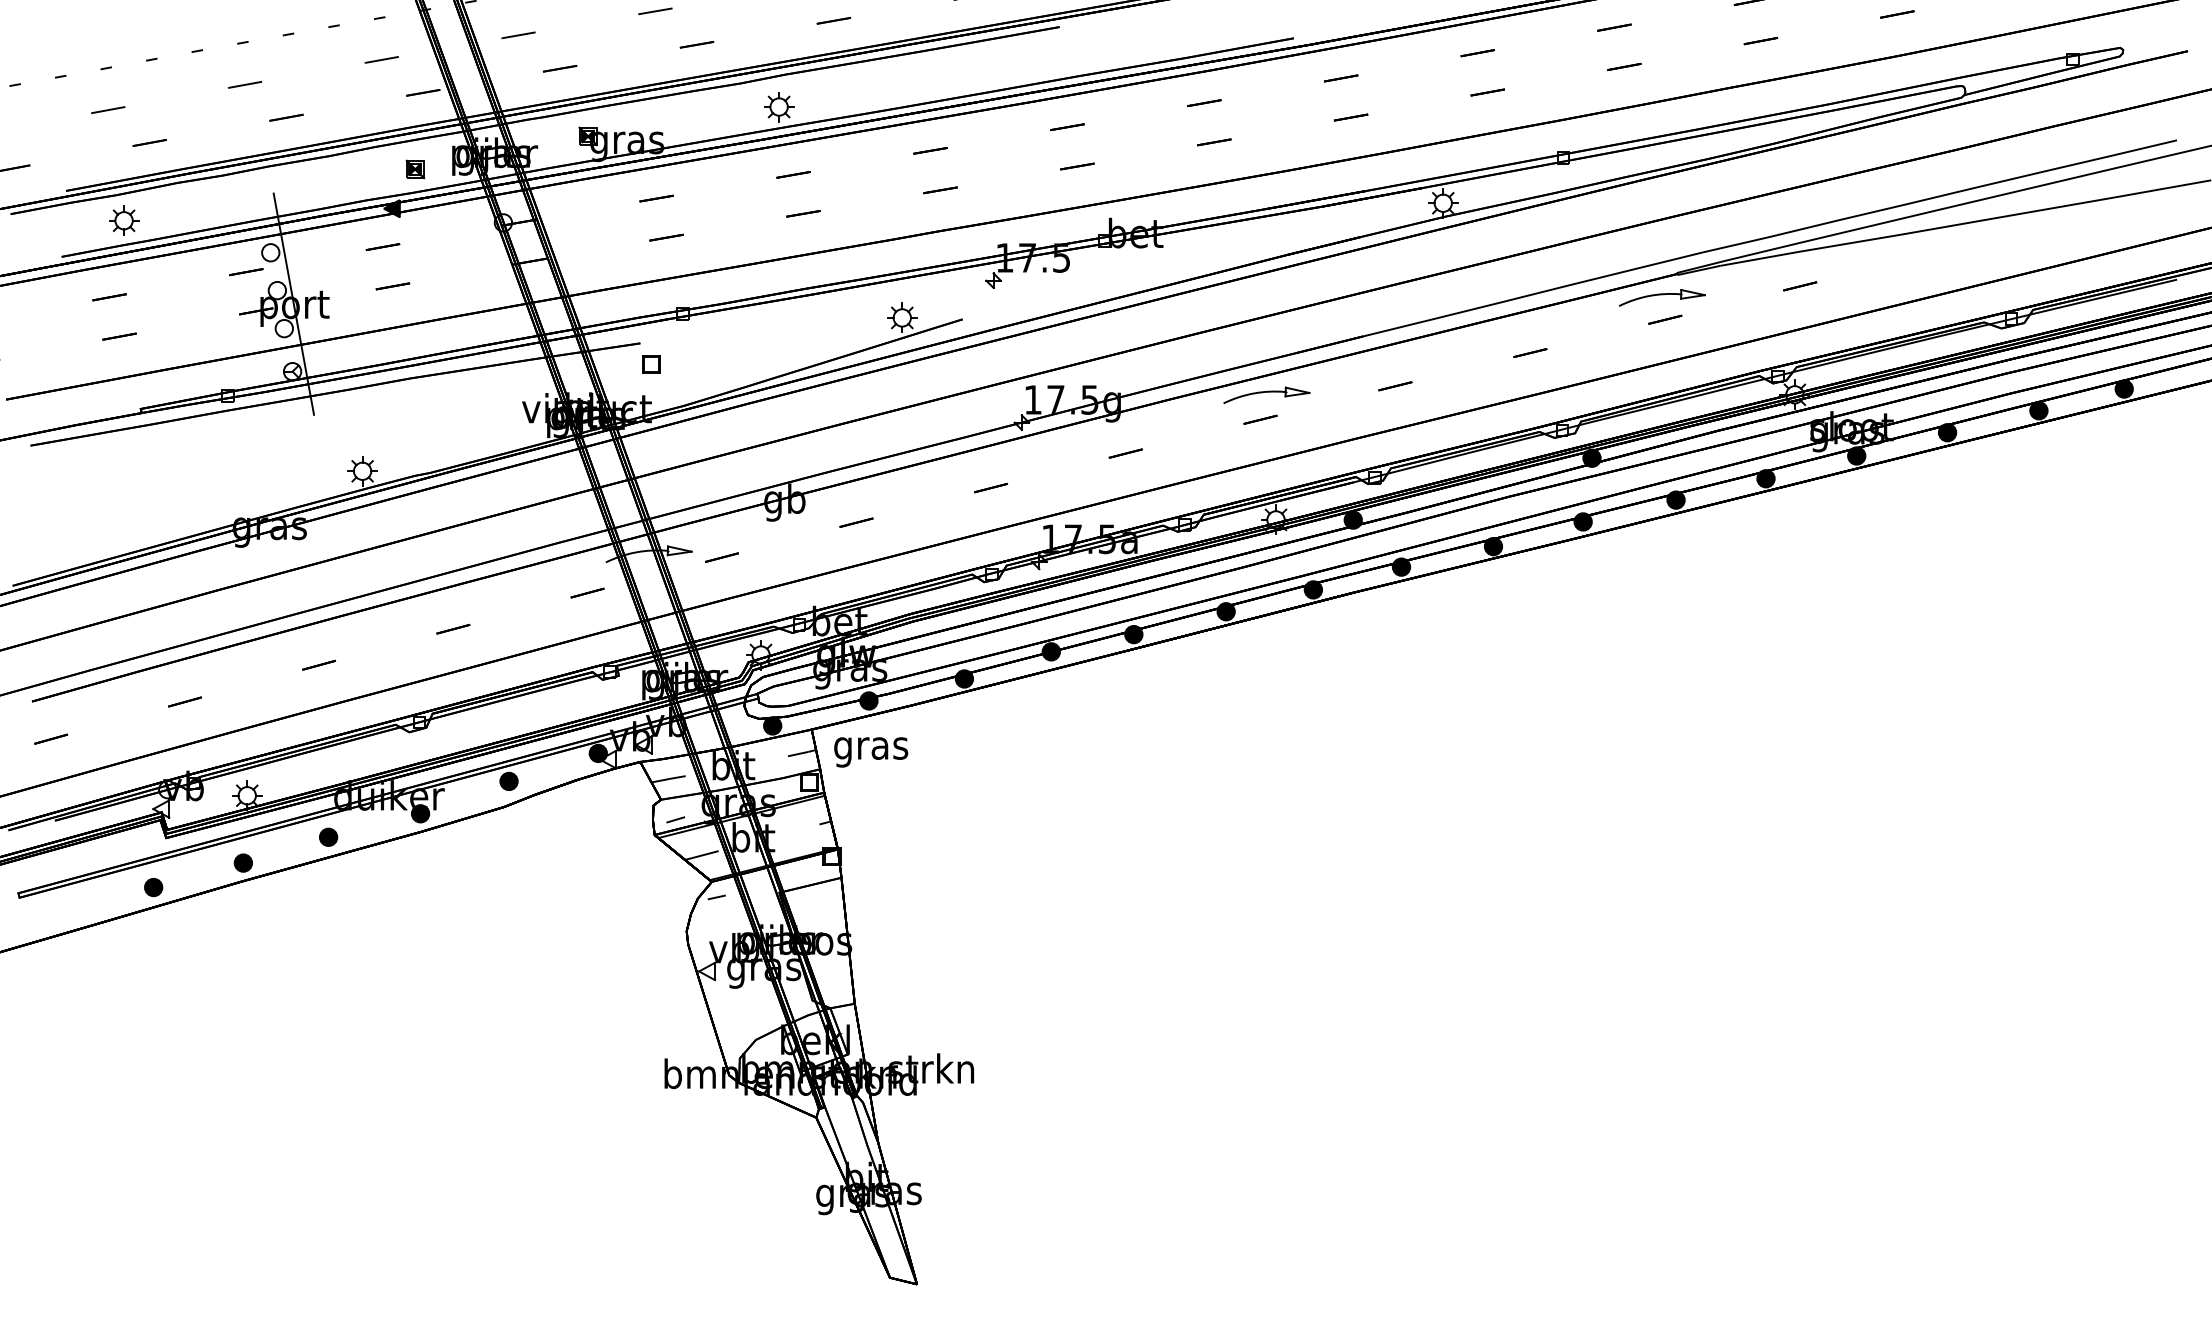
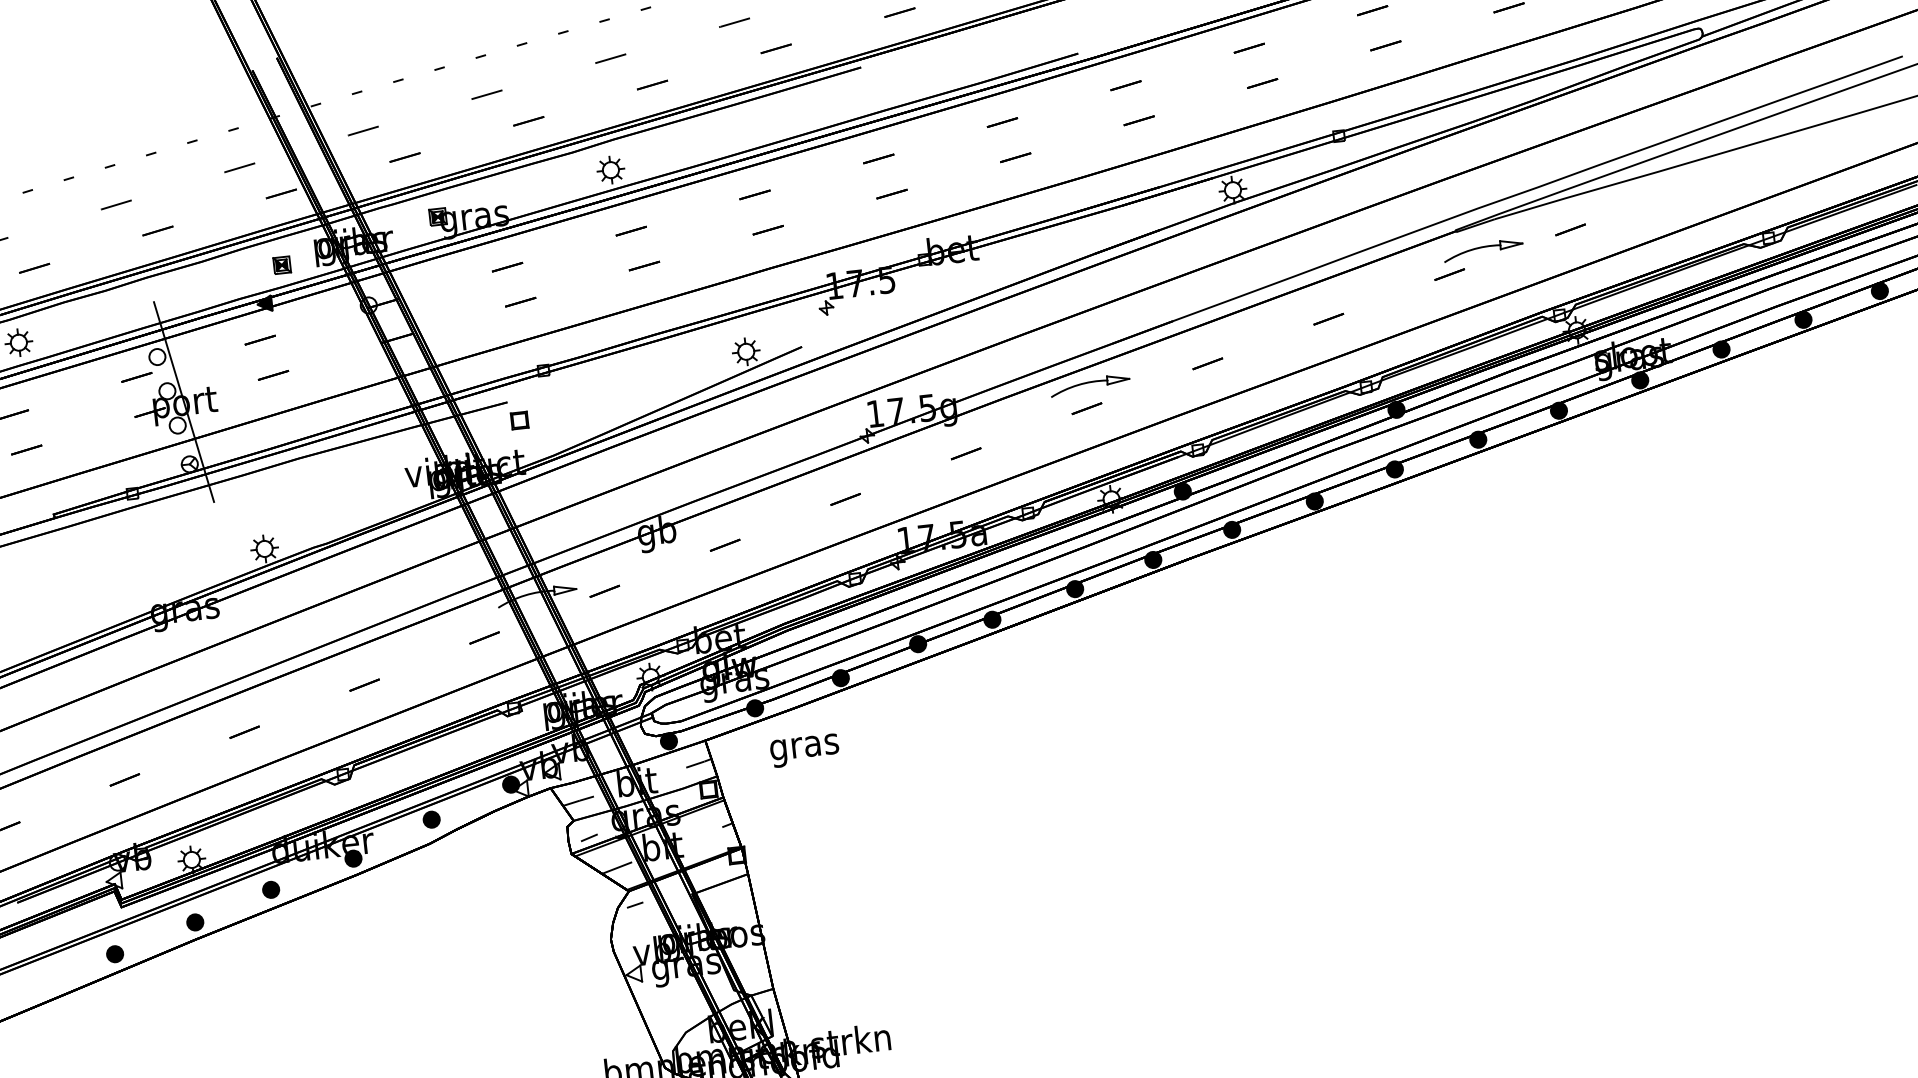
part: (1662, 297) -> (1483, 250), moved
text: (871, 752) -> (805, 750), moved

